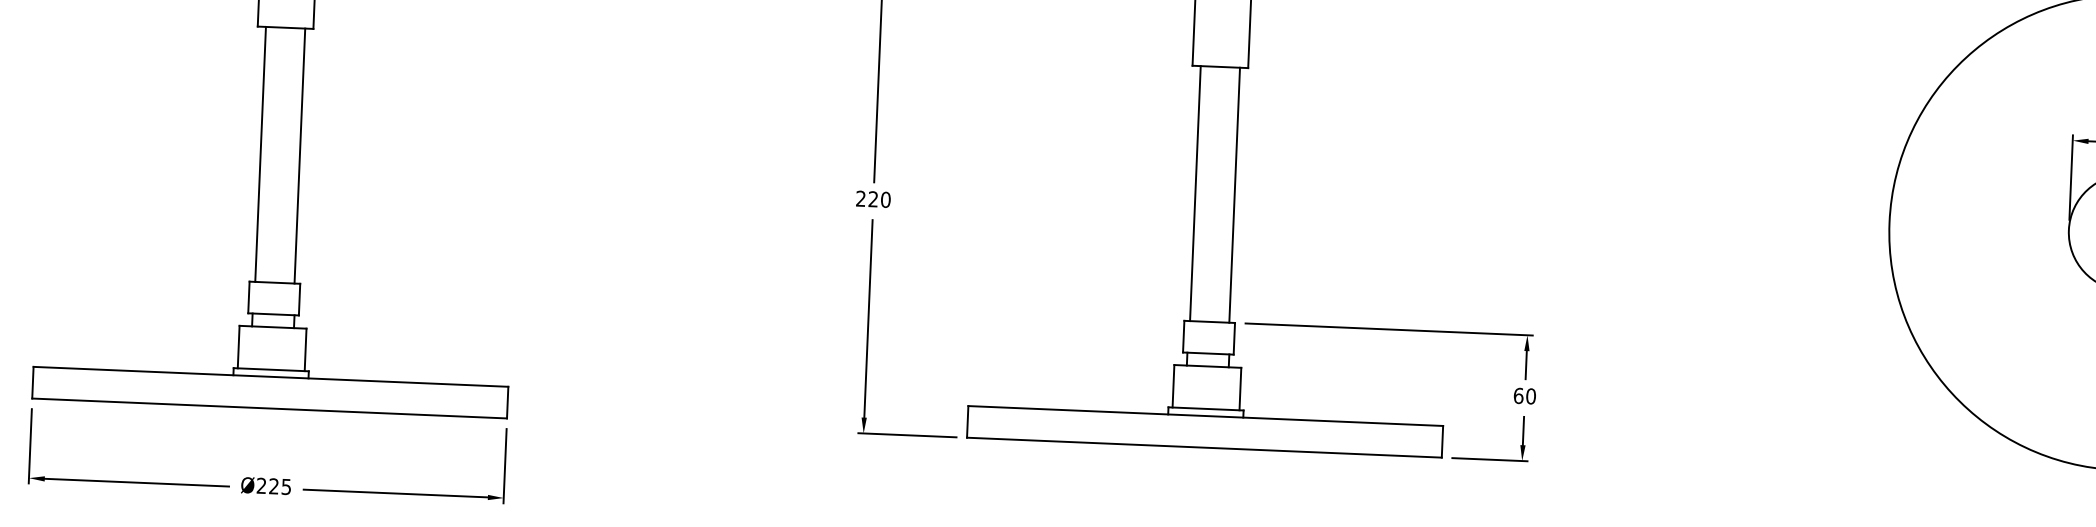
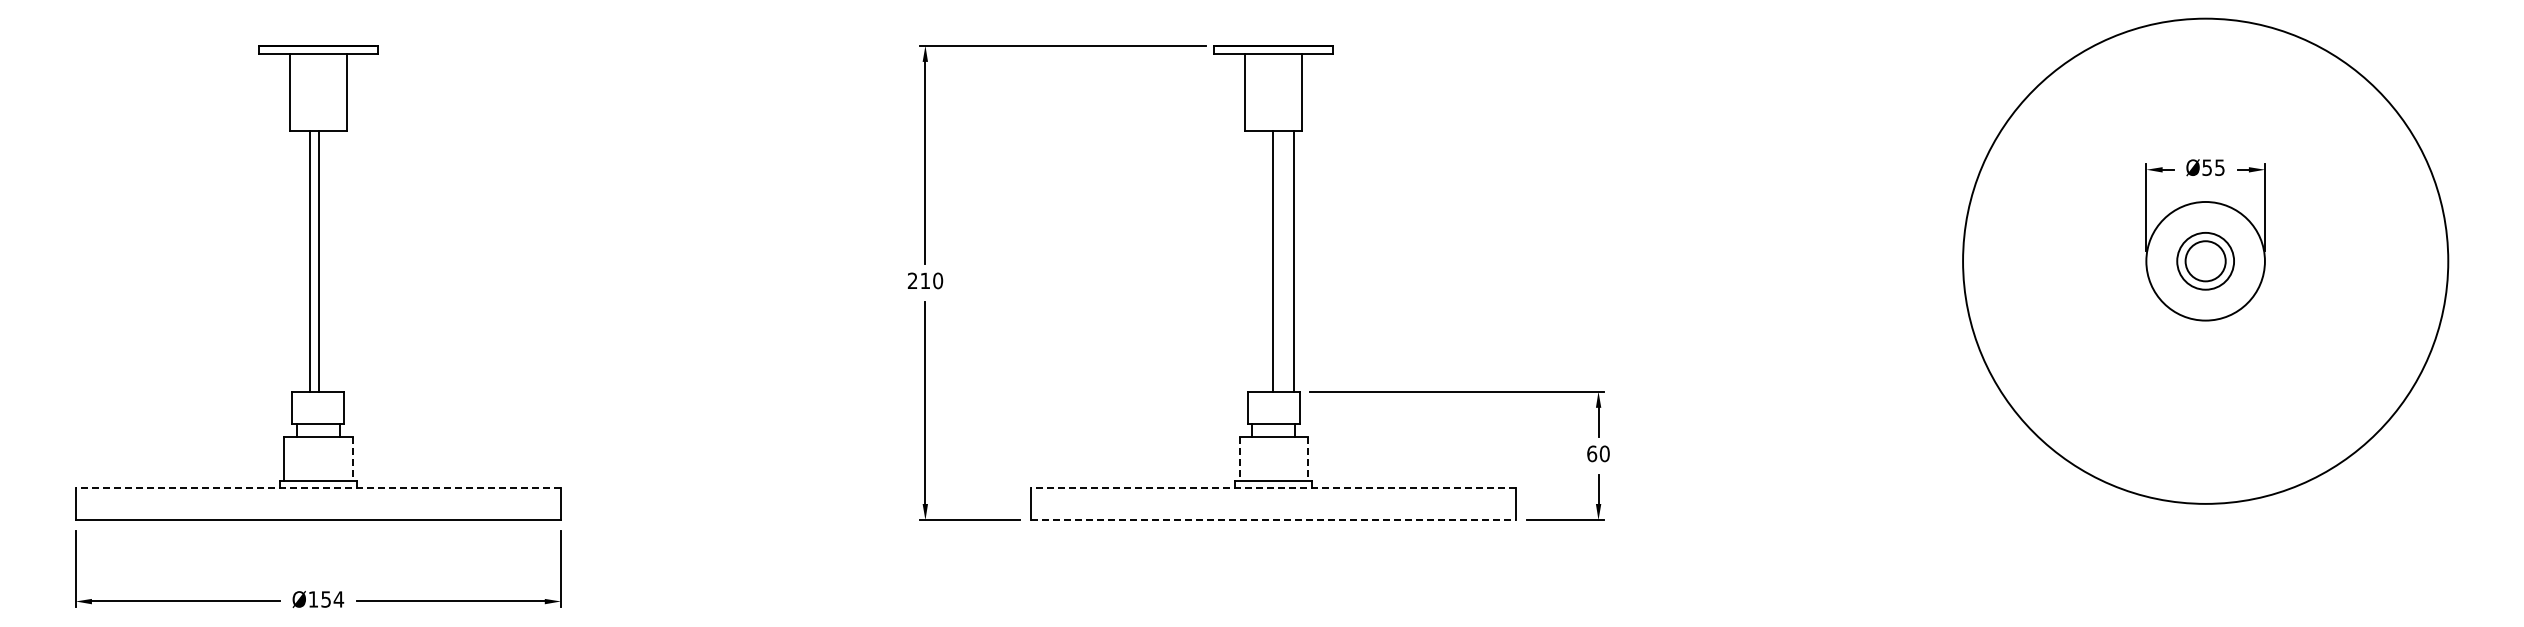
line: (260, 154) -> (319, 261), moved
line: (299, 156) -> (310, 261), moved
line: (1195, 193) -> (1272, 261), moved
text: (872, 198) -> (924, 280), 220 -> 210
line: (305, 349) -> (352, 458), solid -> dashed
line: (271, 376) -> (318, 487), solid -> dashed
line: (1173, 385) -> (1239, 458), solid -> dashed
line: (1240, 388) -> (1307, 458), solid -> dashed
line: (1205, 415) -> (1273, 487), solid -> dashed
line: (1204, 448) -> (1273, 520), solid -> dashed
text: (274, 486) -> (326, 599), Ø225 -> Ø154

